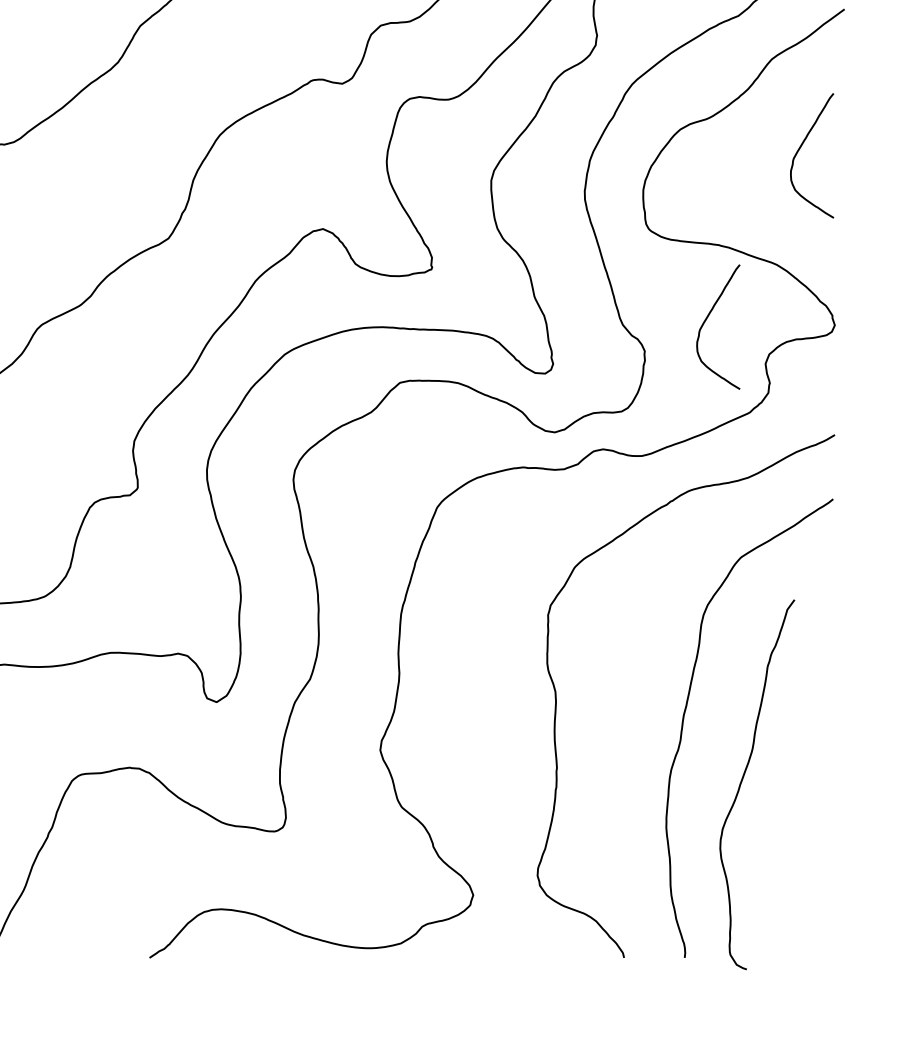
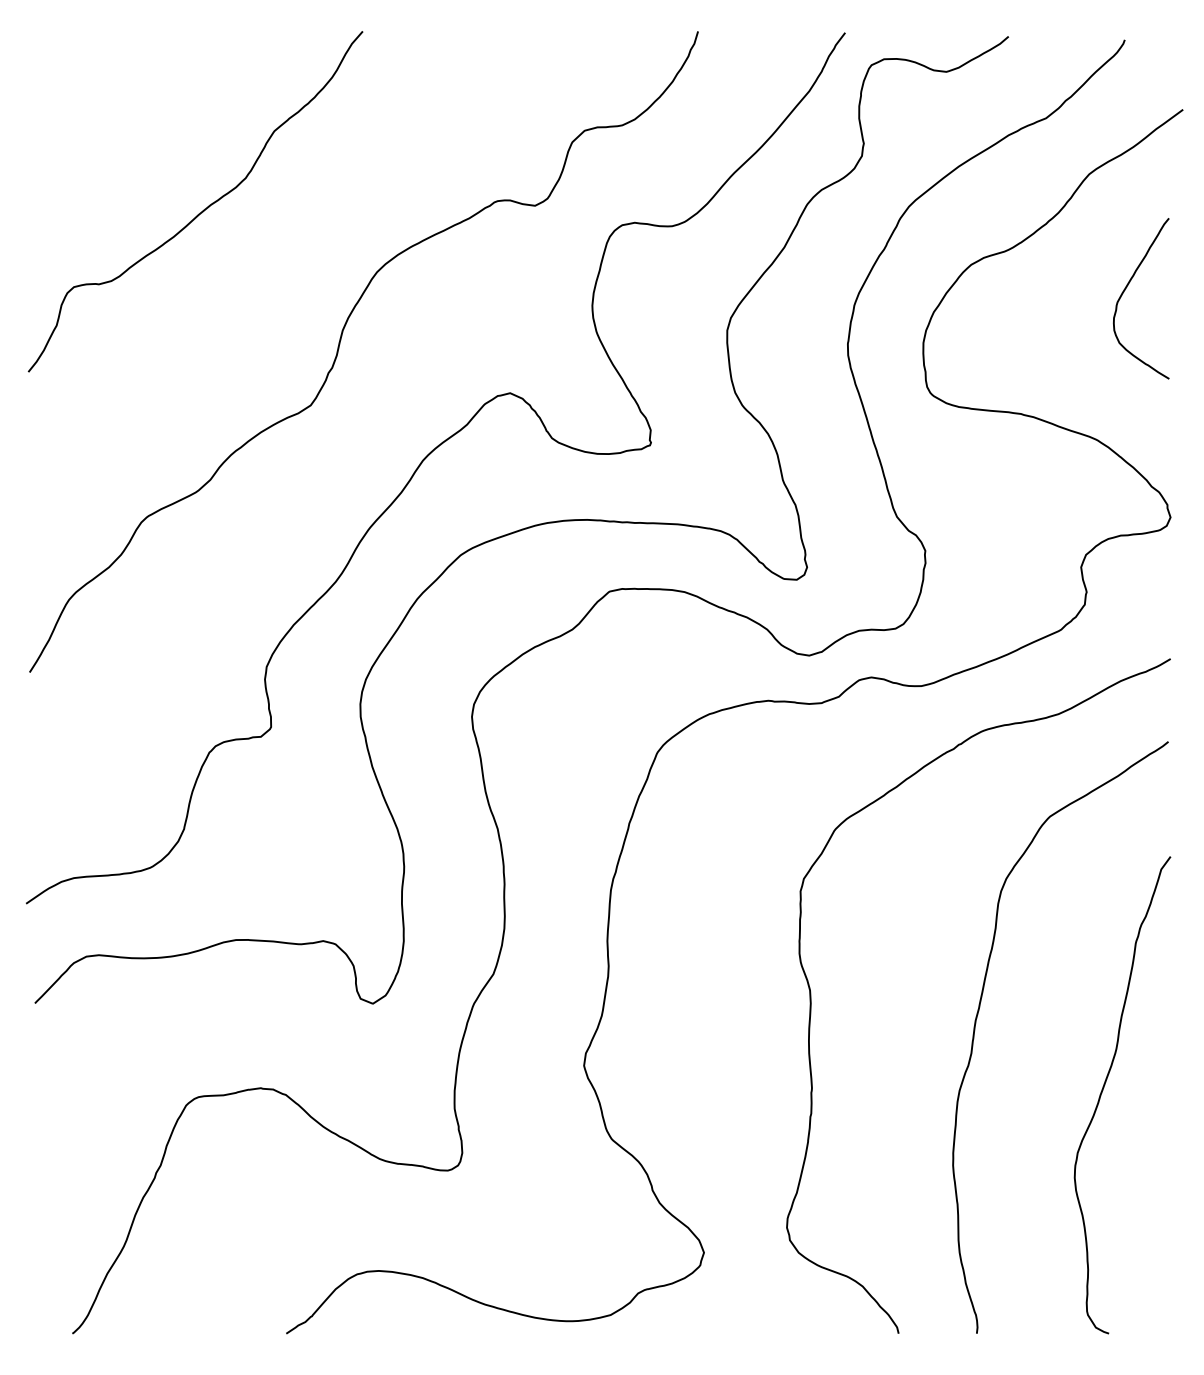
curve: (707, 318) -> (1006, 508), removed
curve: (742, 781) -> (1103, 1090), moved

